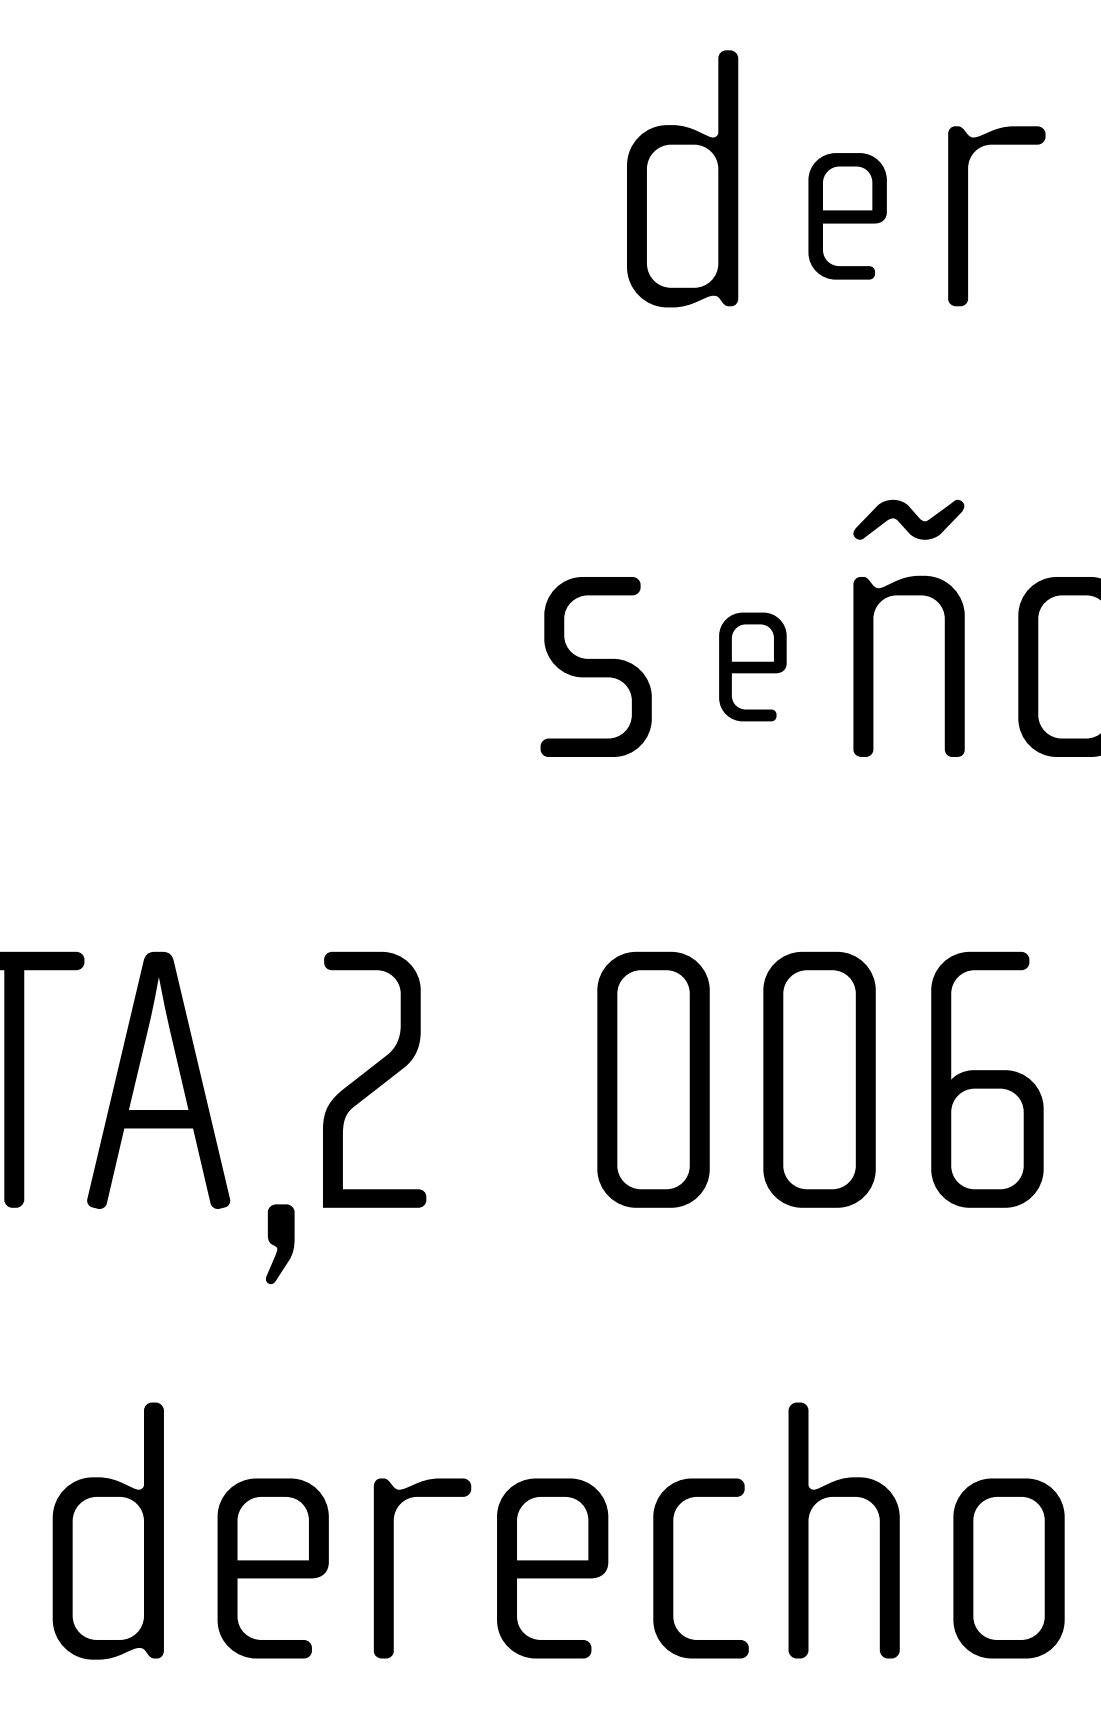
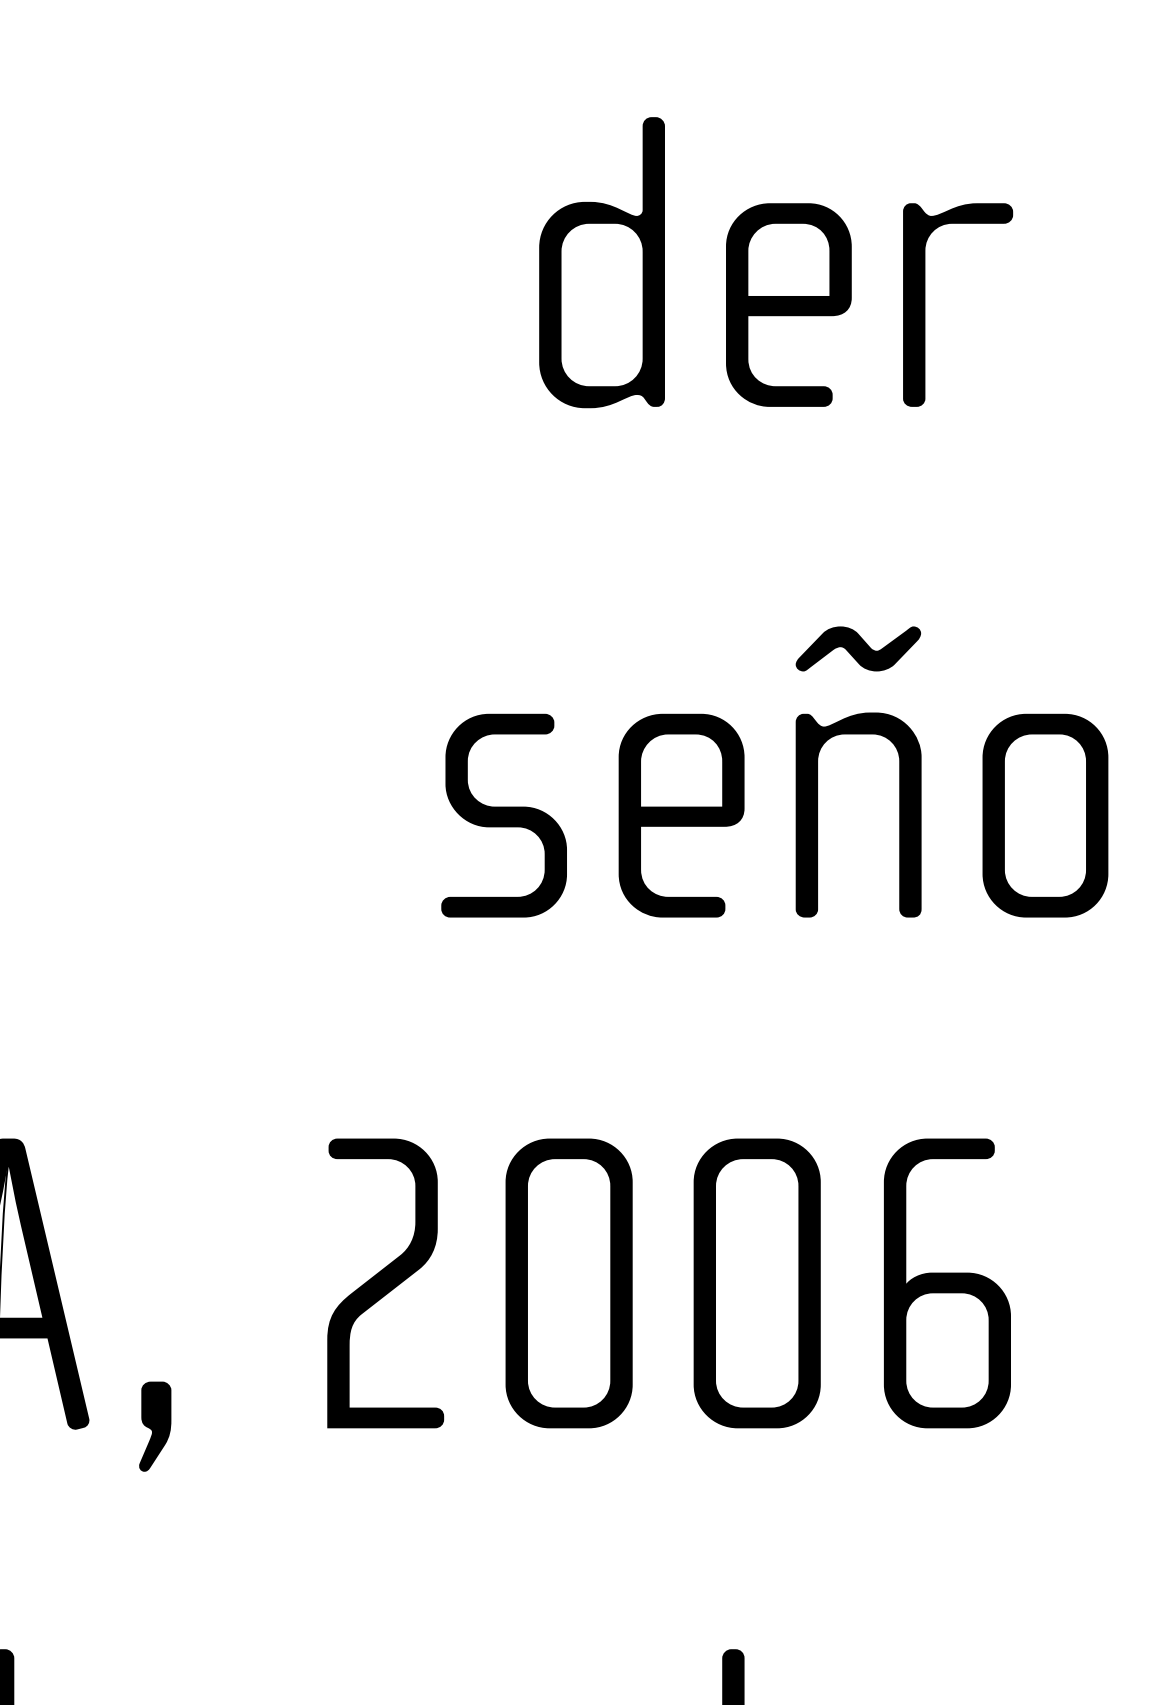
part: (847, 216) -> (788, 305), size x1.43
part: (752, 666) -> (681, 815), size x1.67
part: (374, 1079) -> (385, 1283), moved
part: (280, 1244) -> (155, 1426), moved

